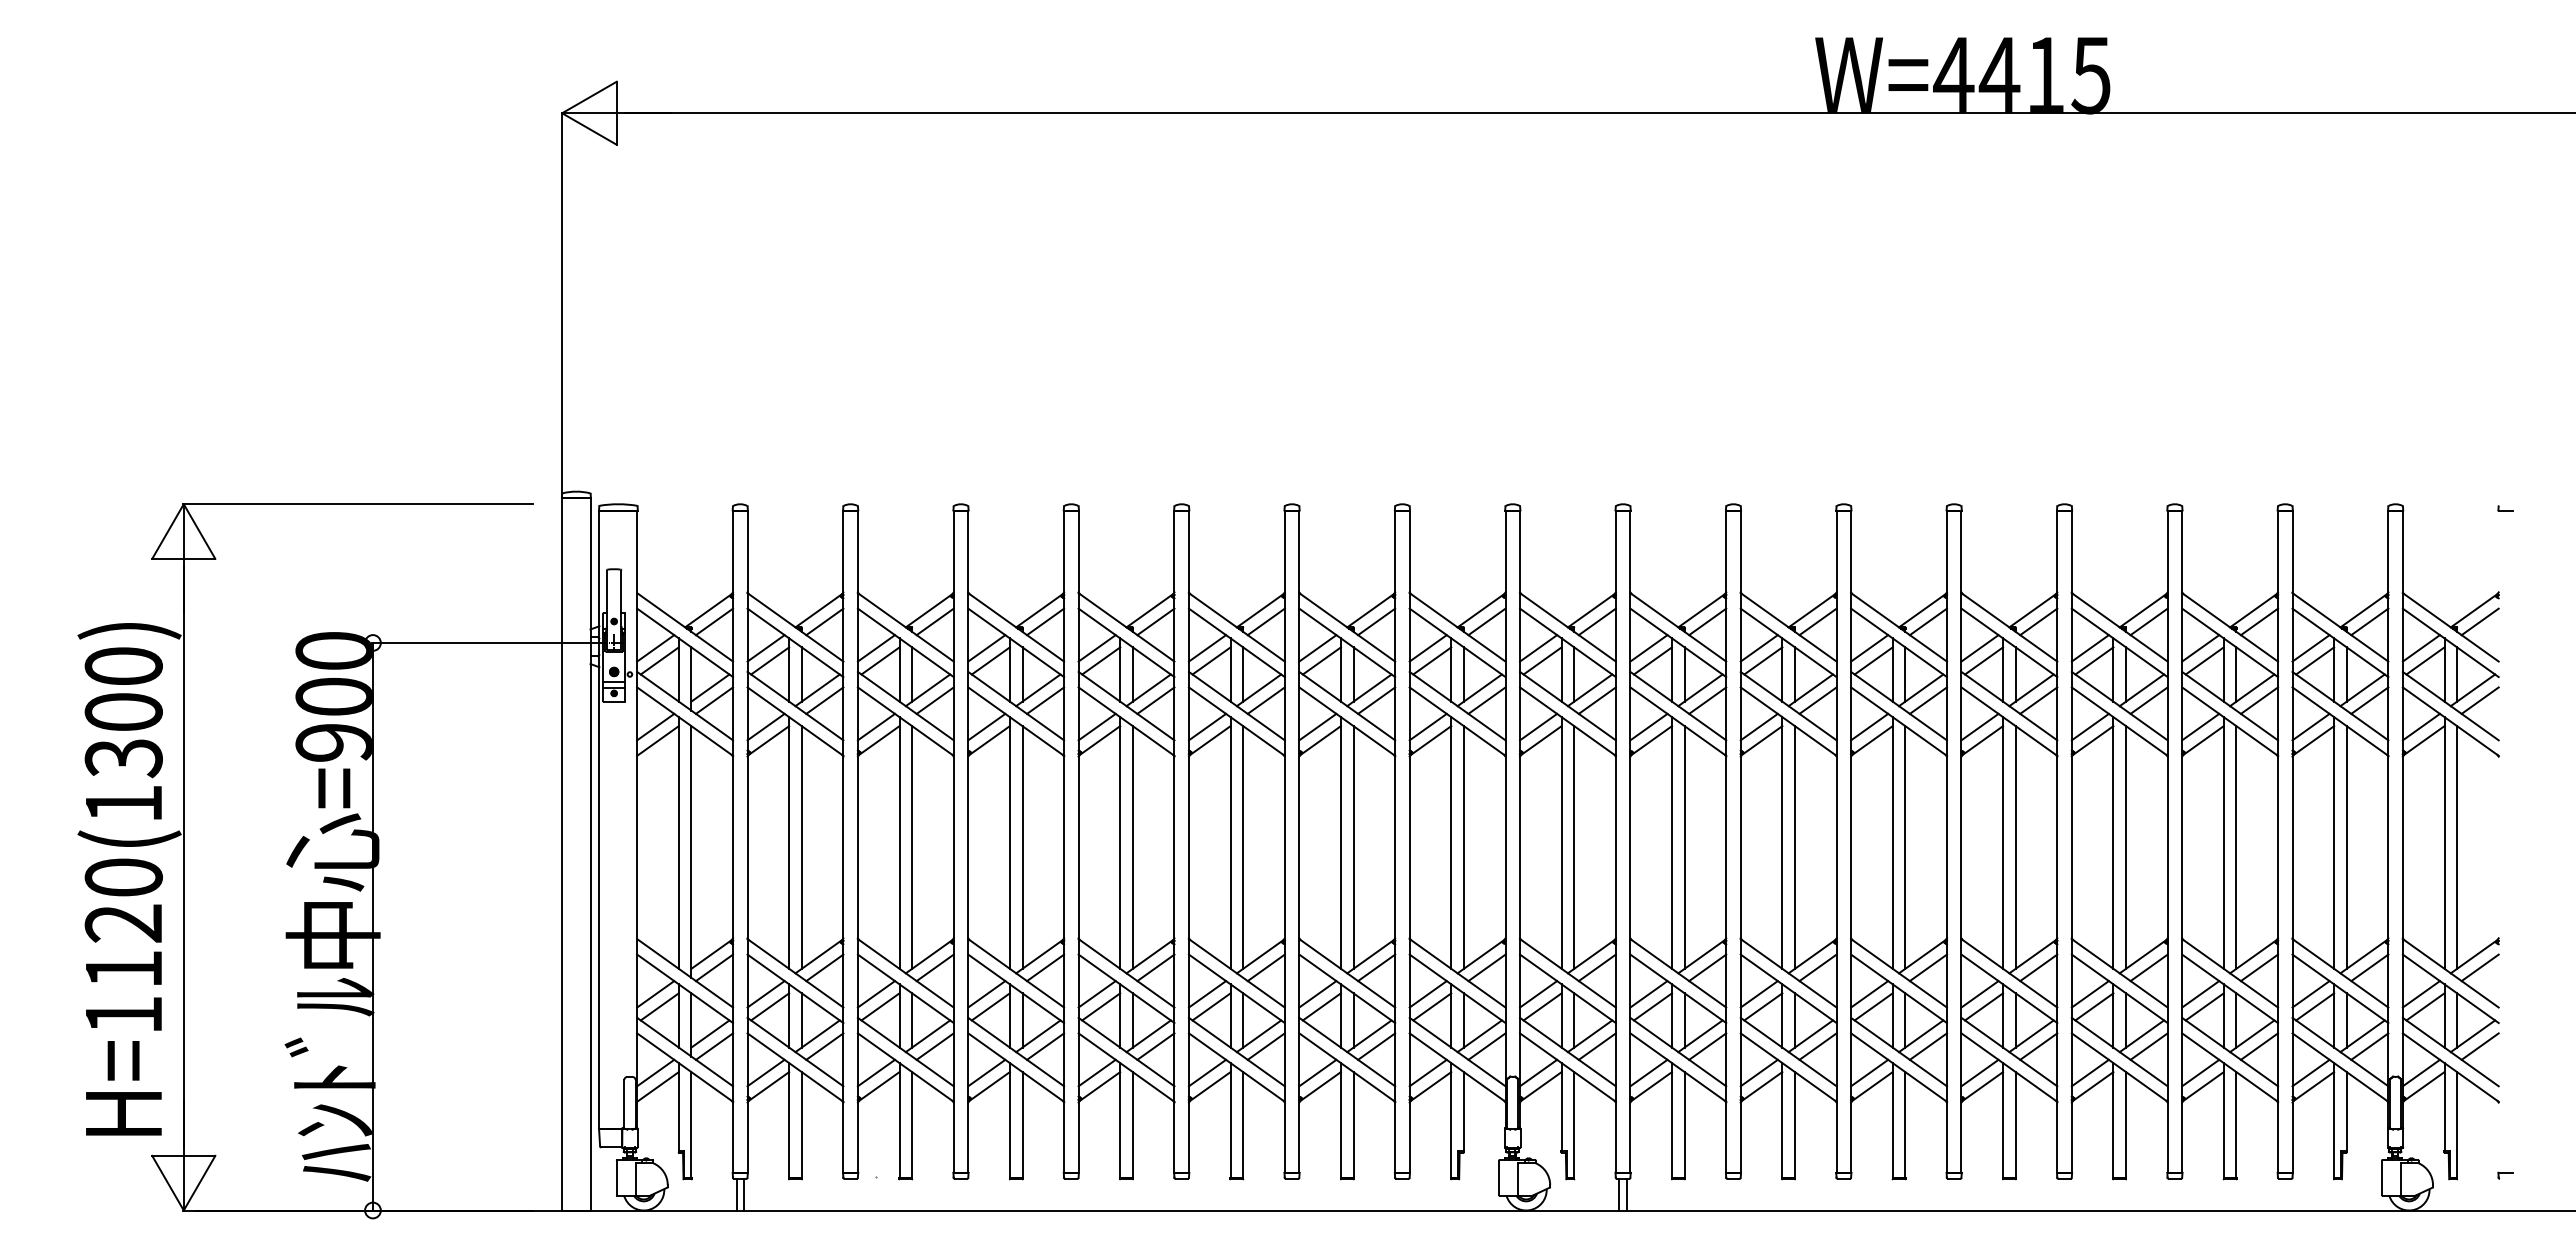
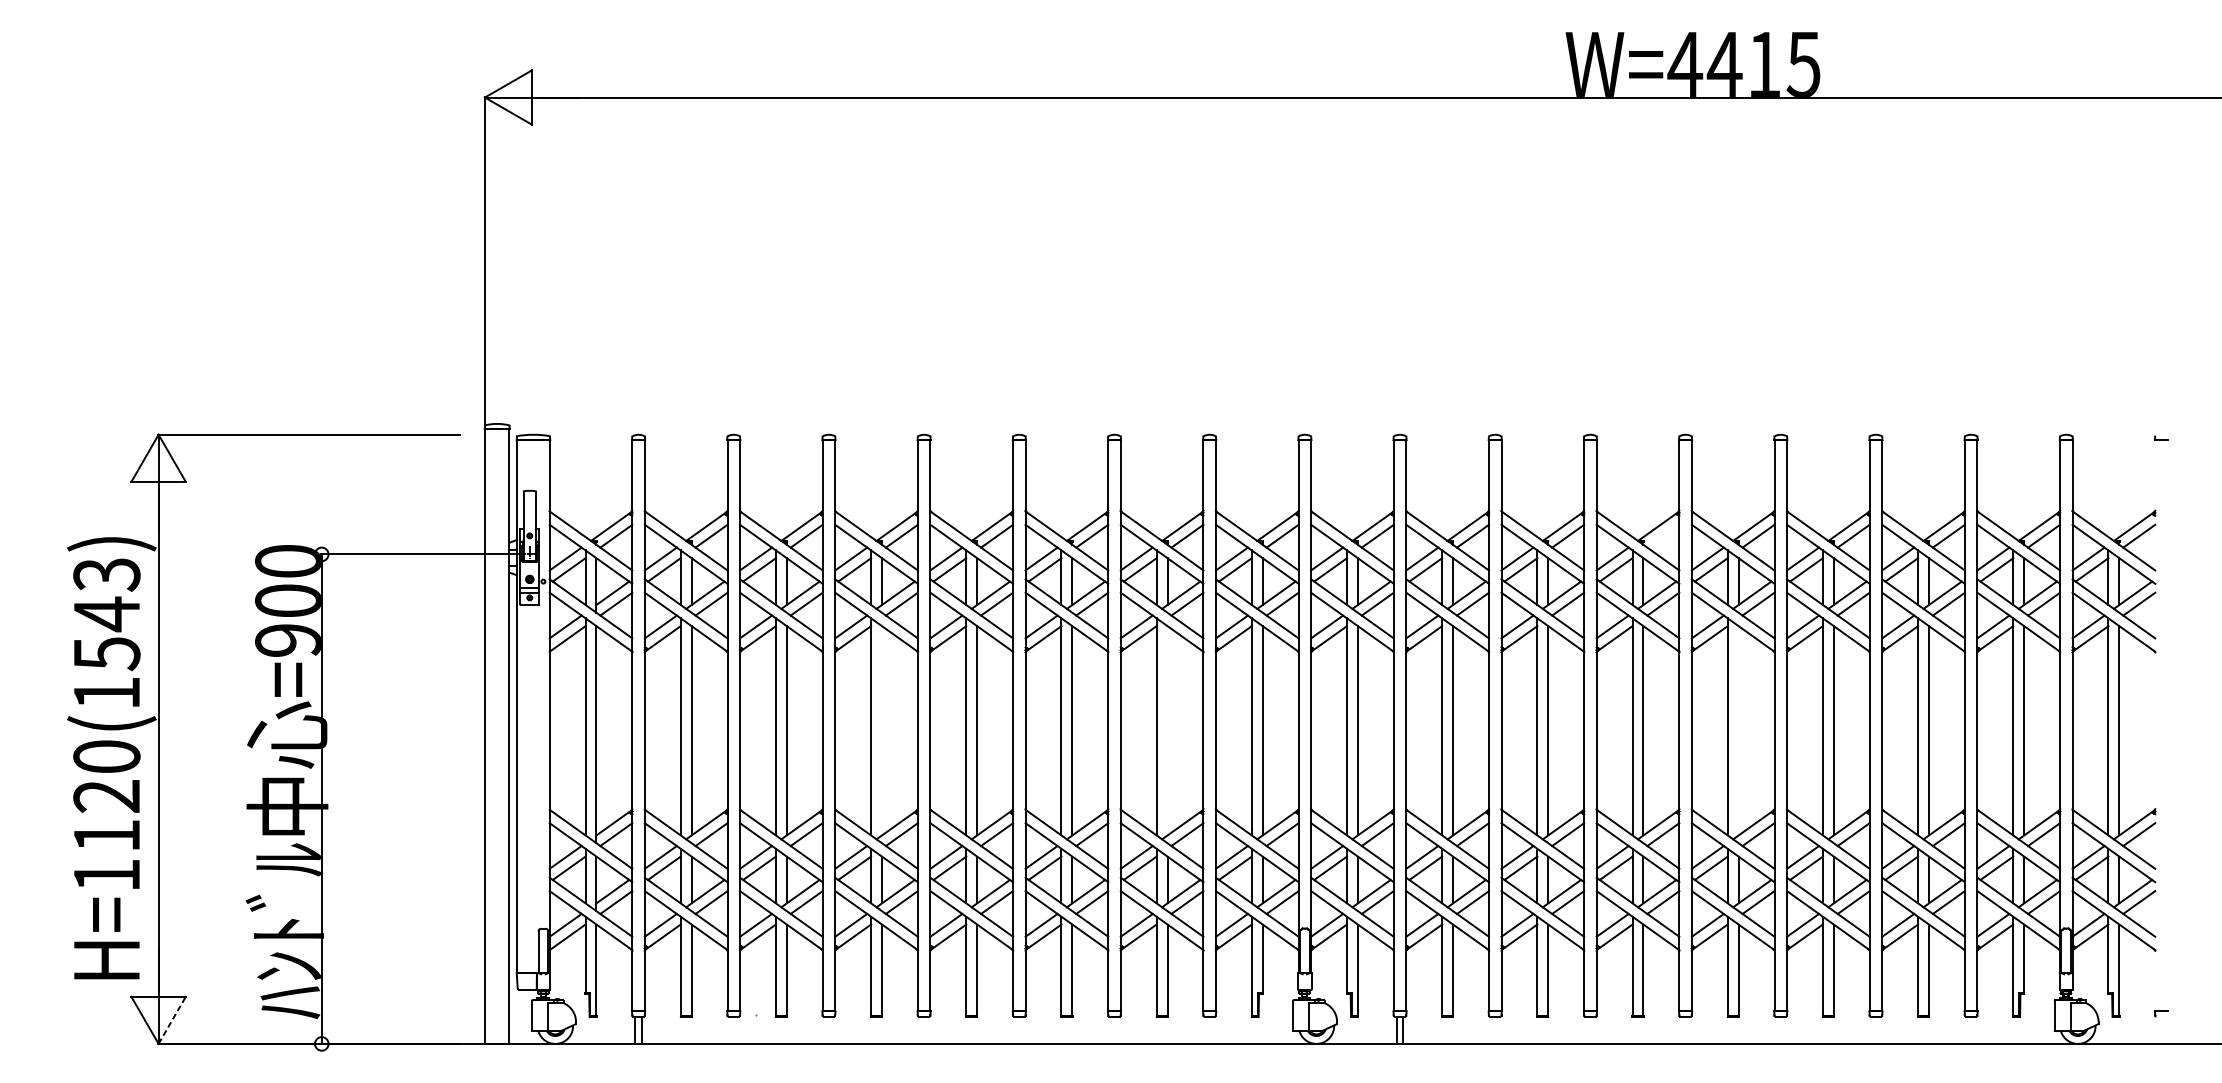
line: (1927, 621) -> (1662, 535), removed
text: (123, 712) -> (106, 614), H=1120(1300) -> H=1120(1543)
line: (1022, 847) -> (882, 730), removed
line: (1353, 847) -> (1167, 730), removed
line: (2015, 847) -> (1738, 730), removed
line: (199, 1183) -> (172, 1020), solid -> dashed

